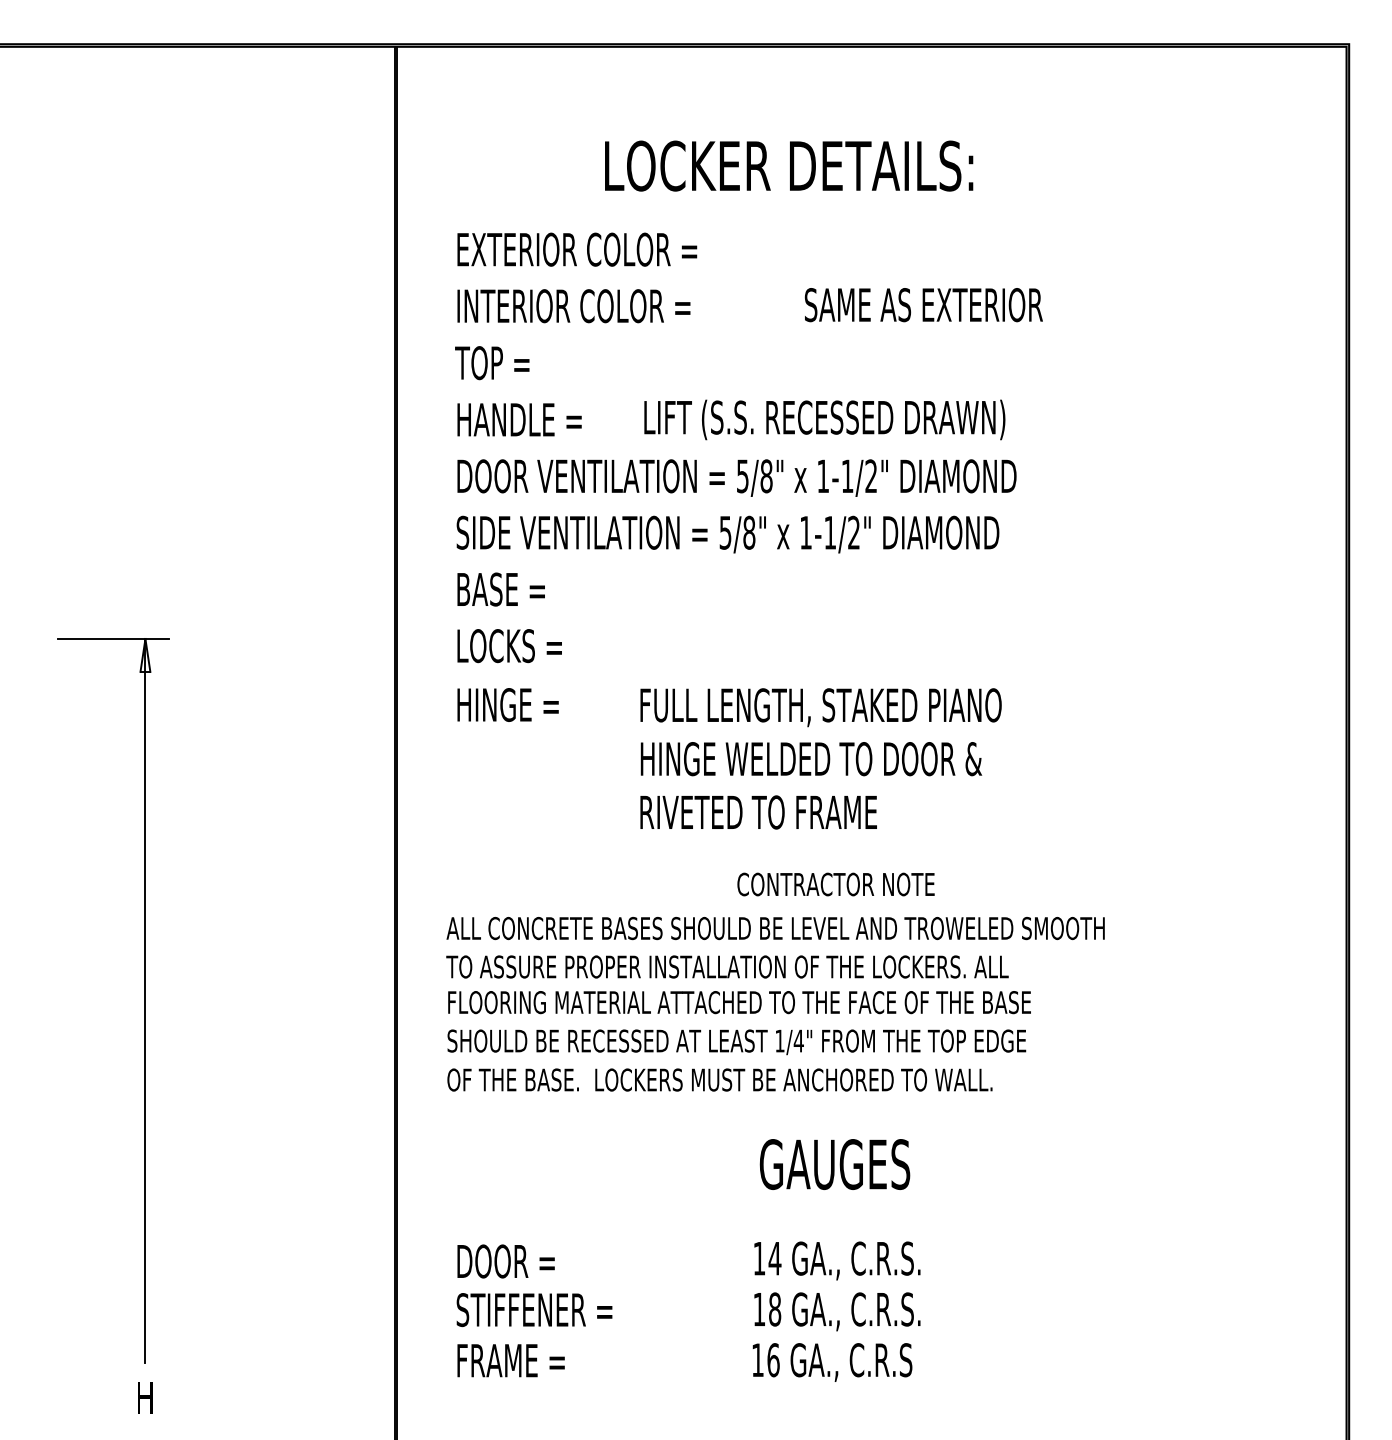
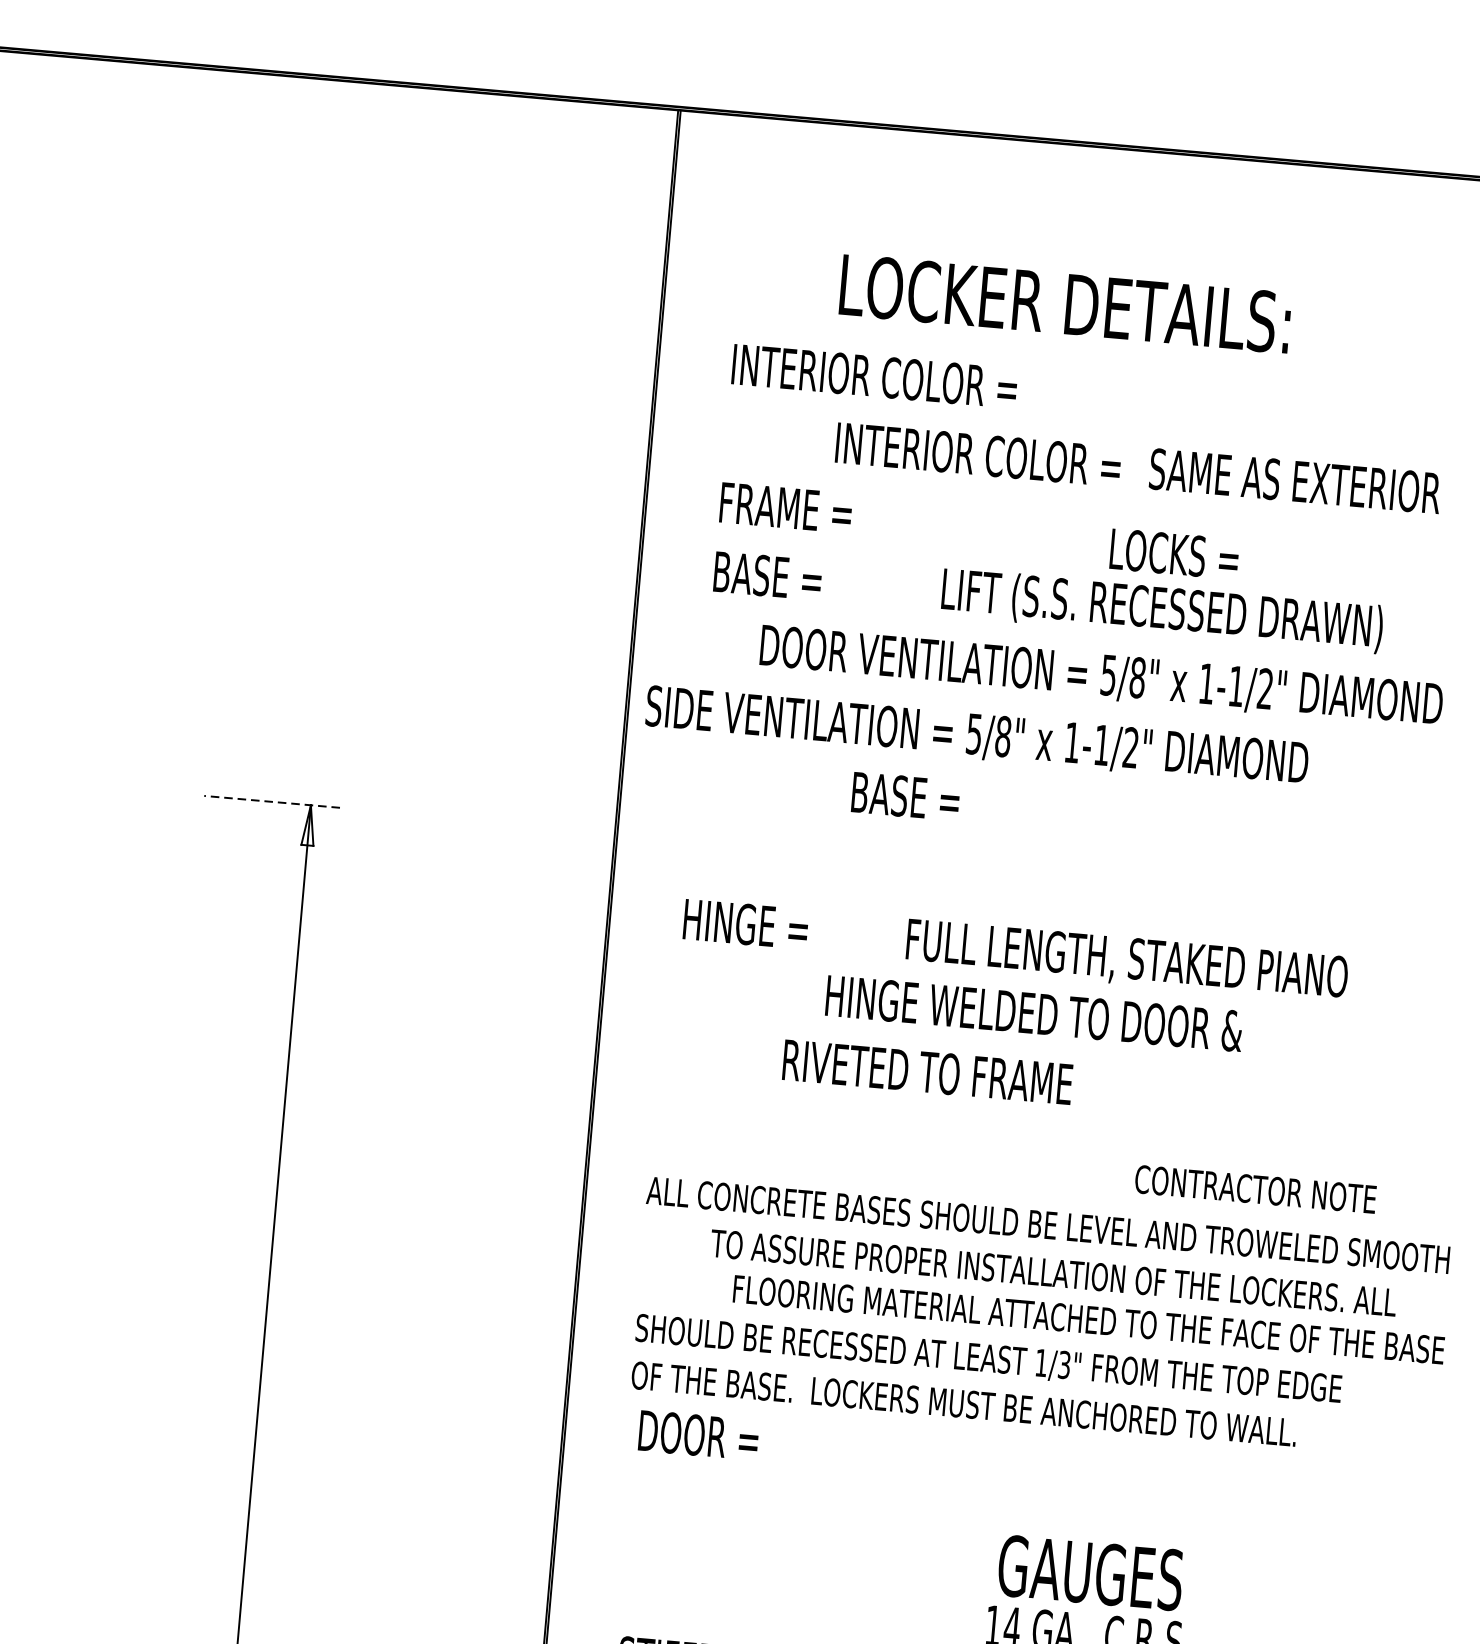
text: (789, 165) -> (1066, 303), moved
text: (578, 249) -> (880, 376), EXTERIOR COLOR = -> INTERIOR COLOR =
text: (573, 306) -> (977, 455), moved
text: (509, 363) -> (784, 508), TOP = -> FRAME =
text: (520, 419) -> (791, 577), HANDLE = -> BASE =
text: (736, 477) -> (1100, 676), moved
text: (727, 534) -> (976, 736), moved
text: (500, 589) -> (904, 796), moved
line: (113, 639) -> (271, 802), solid -> dashed
text: (509, 646) -> (1174, 554), moved
text: (811, 759) -> (1034, 1014), moved
text: (758, 812) -> (927, 1072), moved
text: (835, 884) -> (1255, 1189), moved
text: (727, 966) -> (1053, 1272), moved
text: (739, 1002) -> (1088, 1319), moved
text: (798, 1040) -> (1064, 1364), 1/4" -> 1/3"
text: (834, 1164) -> (1090, 1572), moved
text: (505, 1261) -> (698, 1435), moved

